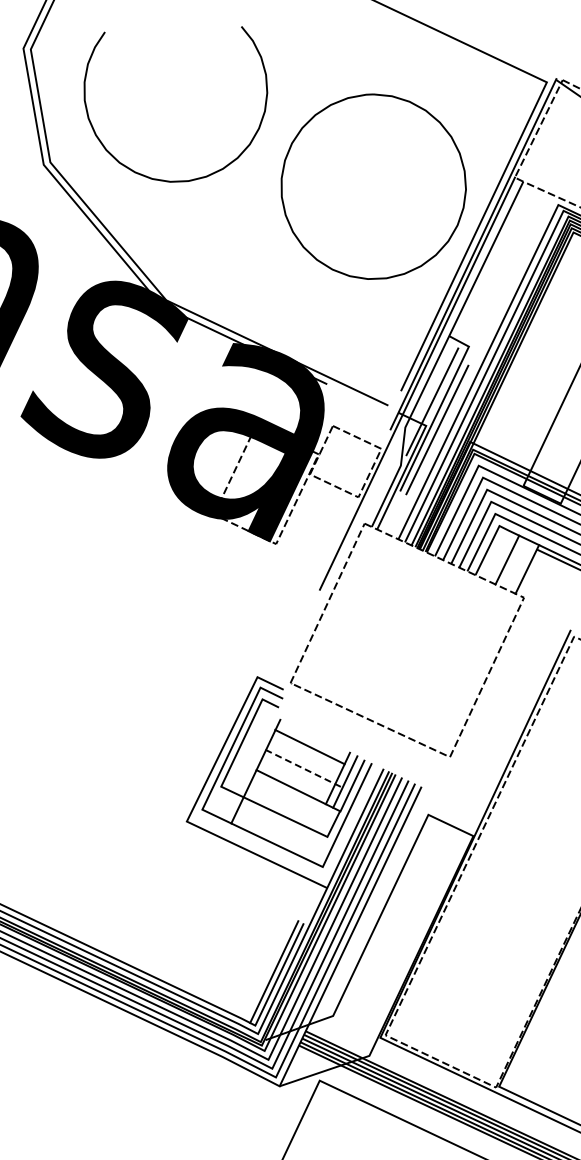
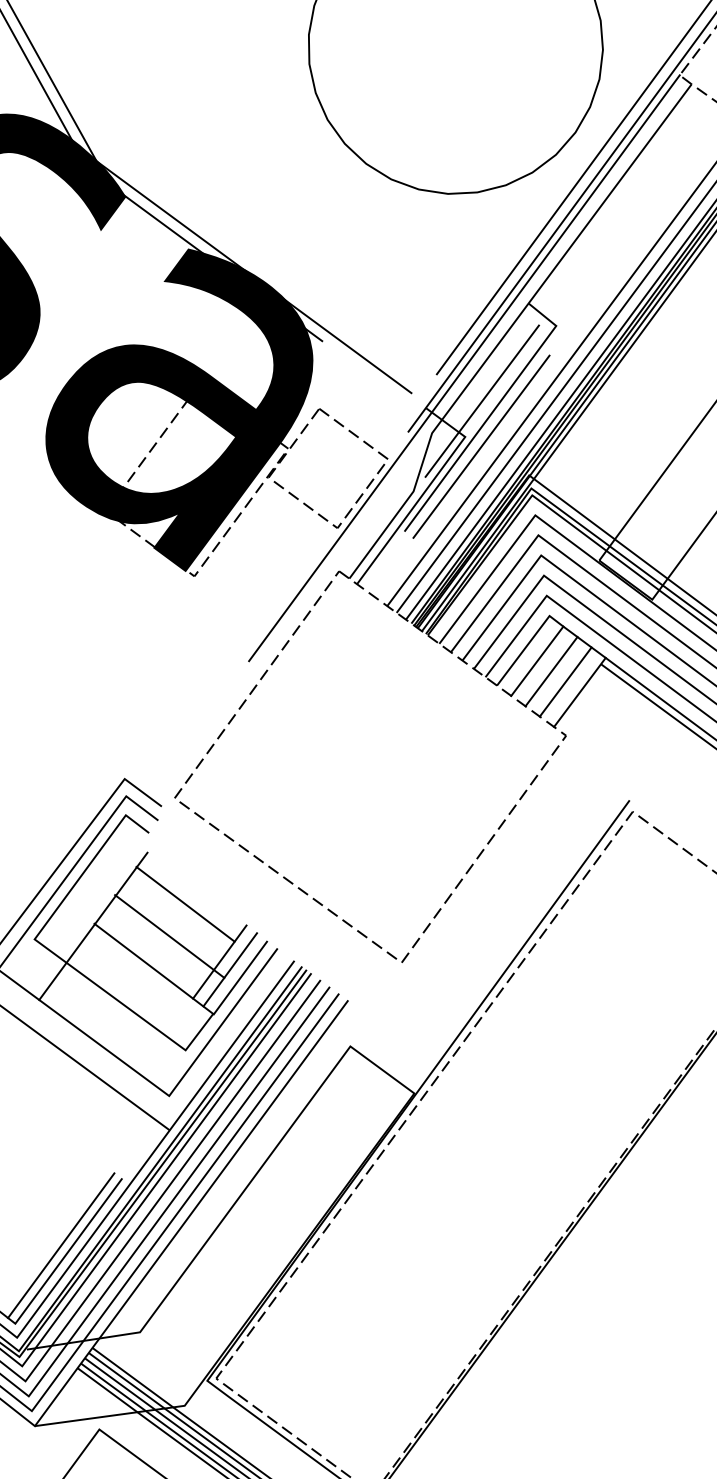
line: (497, 554) -> (537, 659), added
line: (517, 564) -> (566, 681), added
line: (304, 768) -> (170, 936), dashed -> solid

